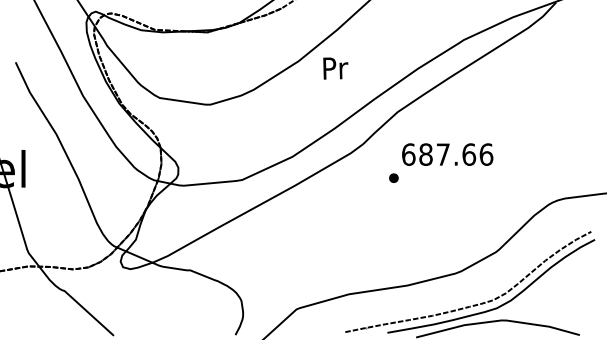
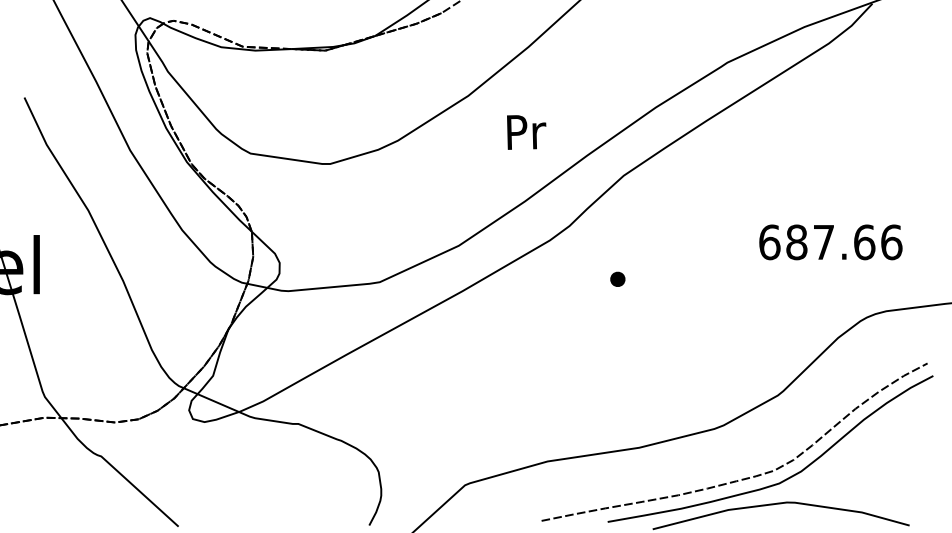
text: (335, 68) -> (526, 132), moved
text: (447, 154) -> (830, 242), moved

